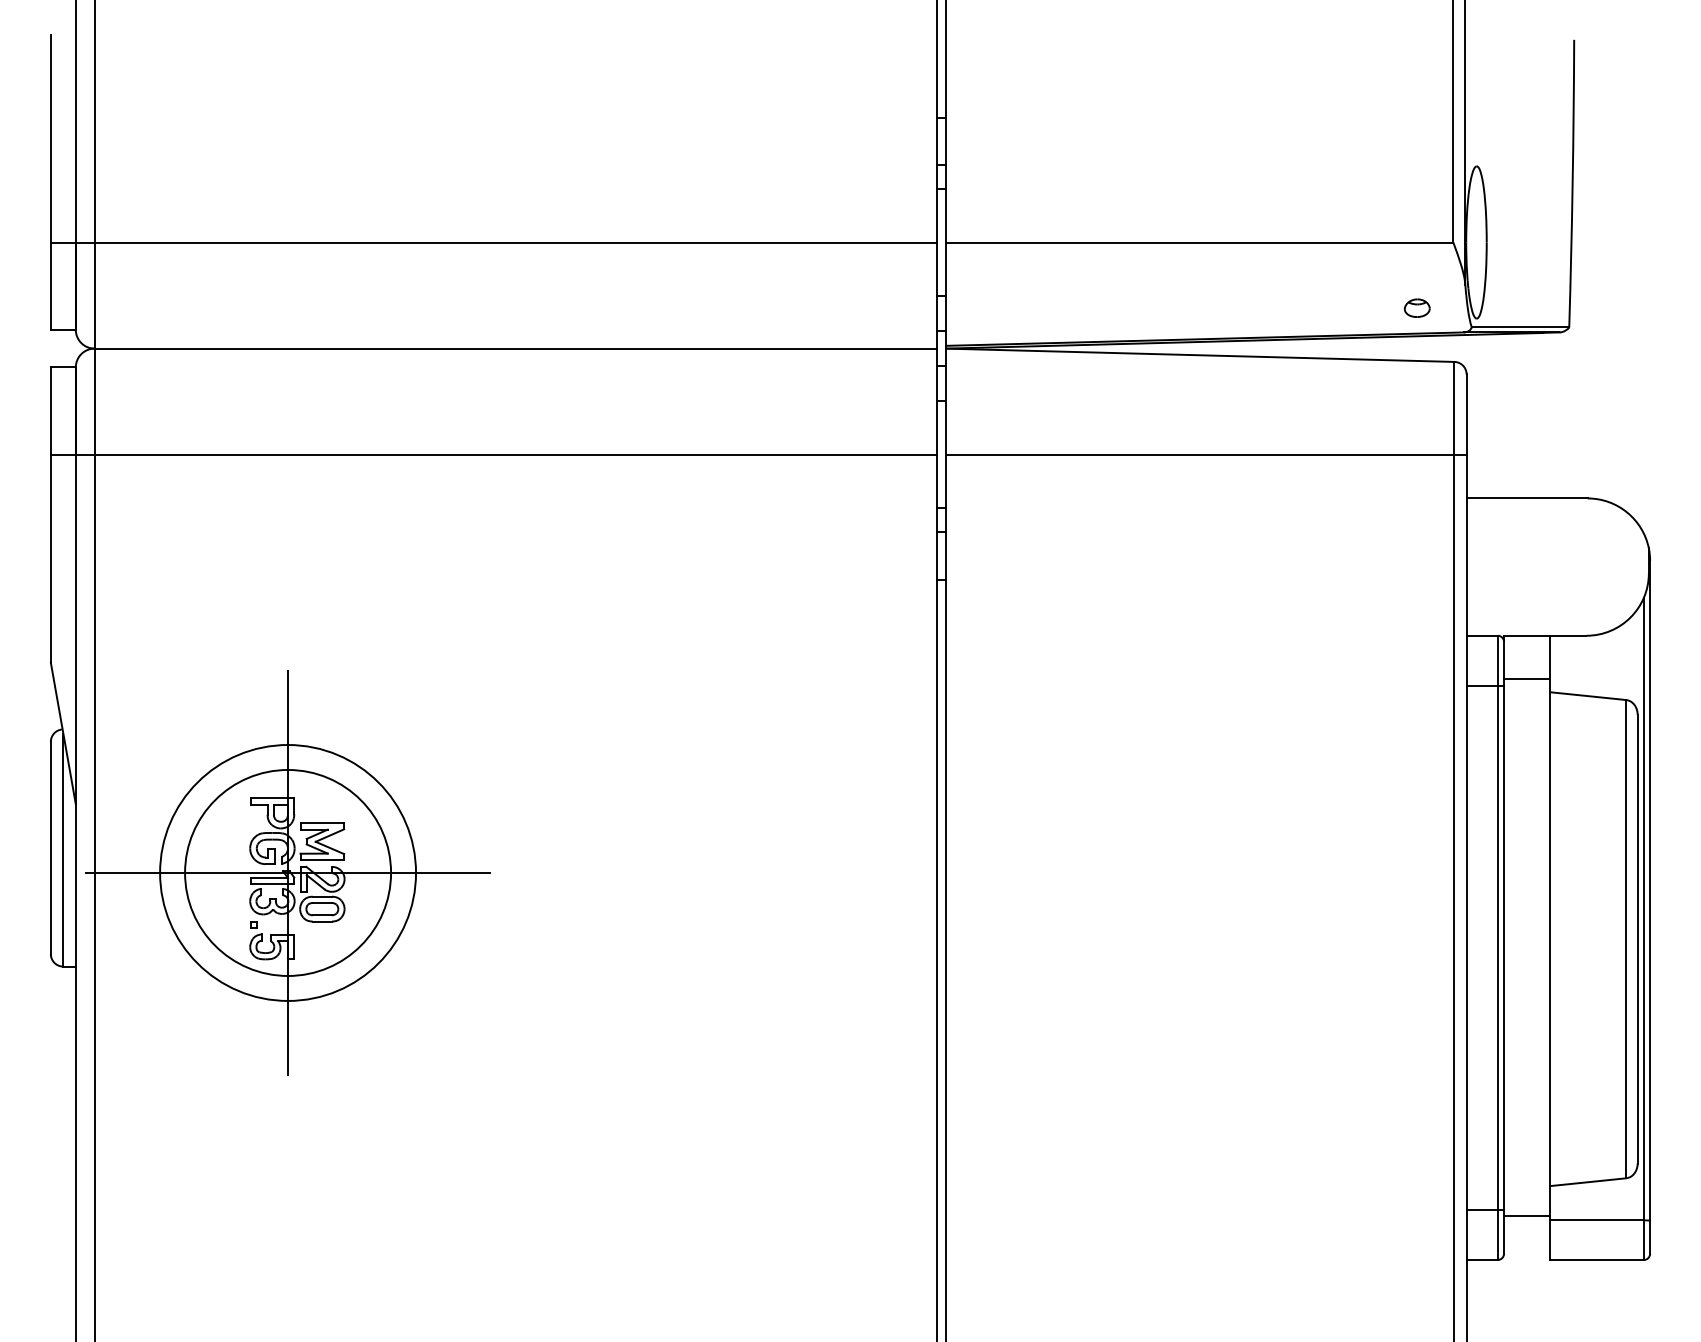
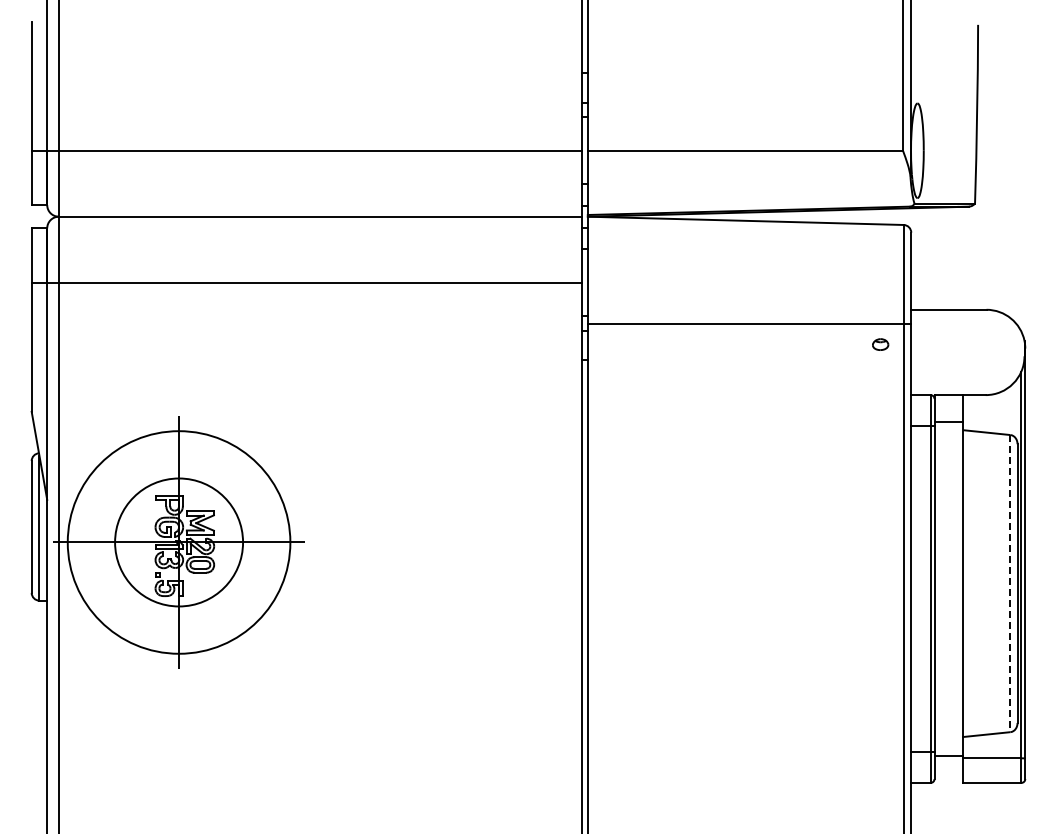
part: (1417, 308) -> (880, 344), moved
line: (1206, 454) -> (749, 323), moved
circle: (287, 871) -> (178, 541), size x1.4
line: (1626, 938) -> (1010, 583), solid -> dashed

